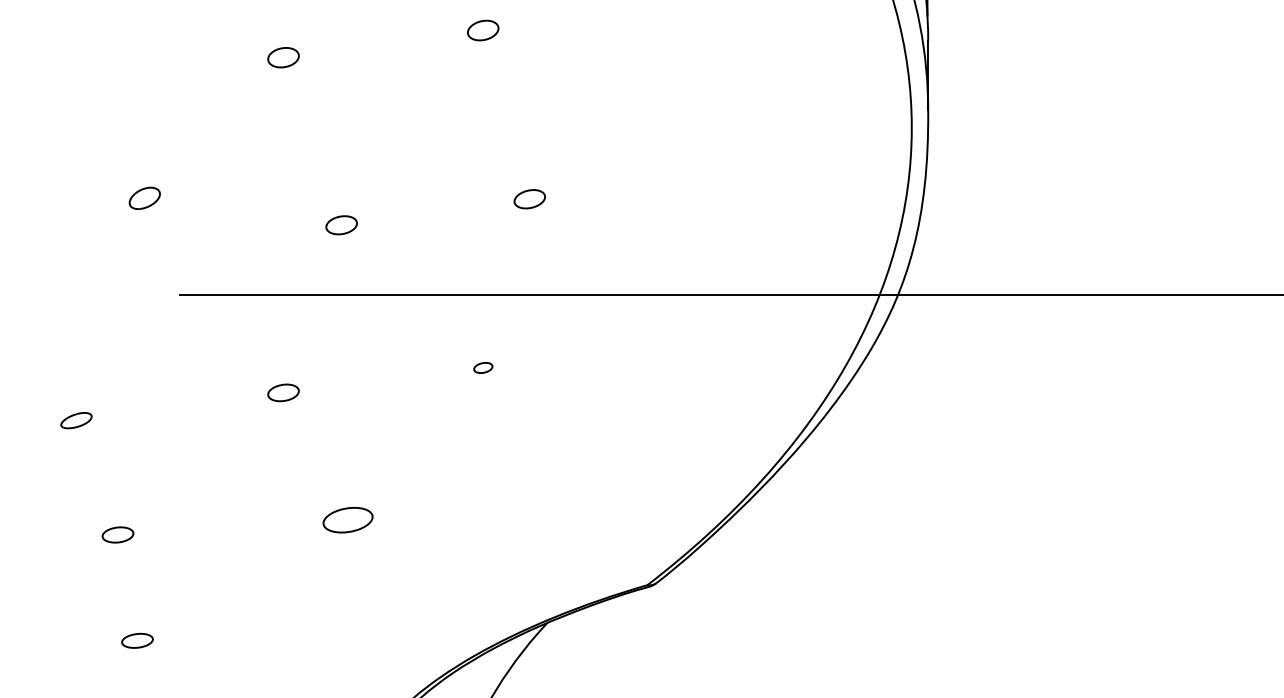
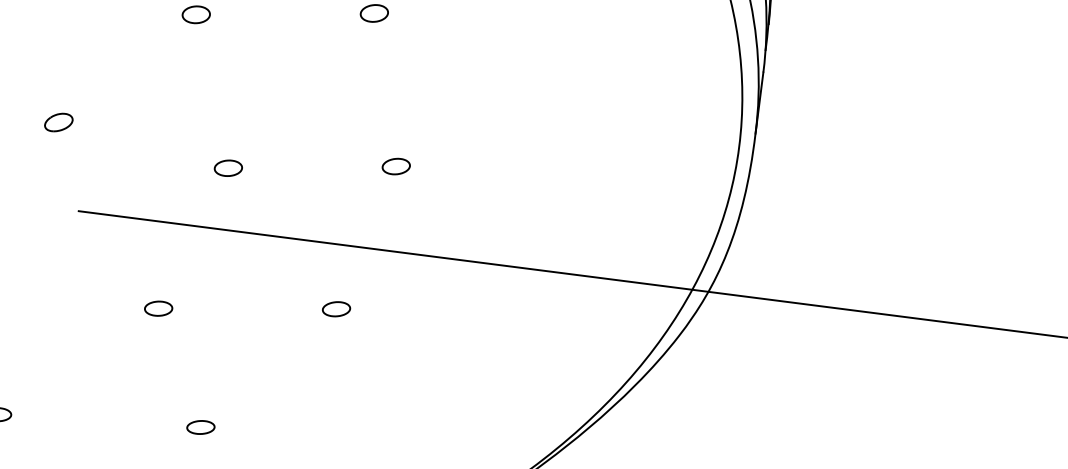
part: (483, 367) -> (336, 308), size x1.67
part: (347, 519) -> (200, 426), size x0.62

